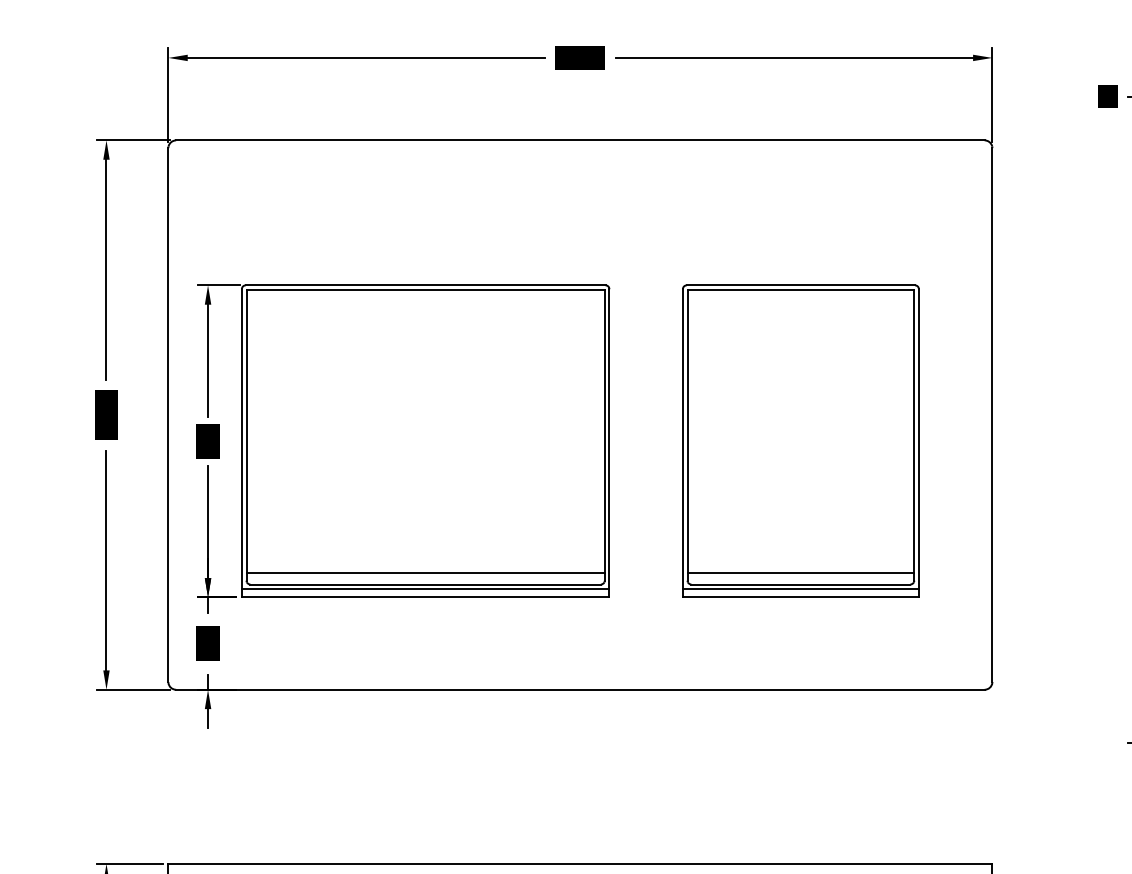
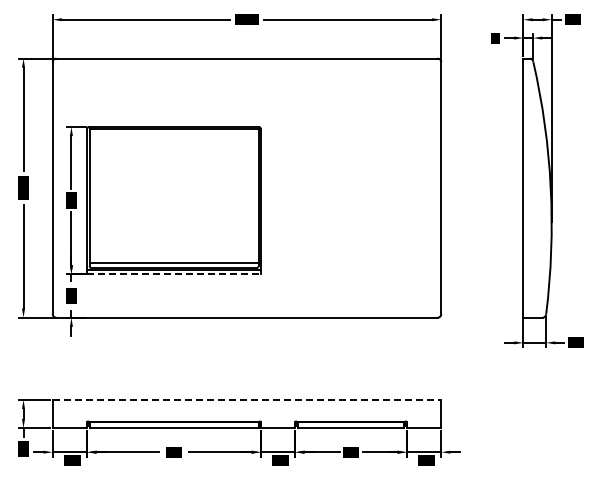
part: (799, 441) -> (350, 200), removed
line: (426, 598) -> (174, 274), solid -> dashed
line: (581, 863) -> (247, 399), solid -> dashed

